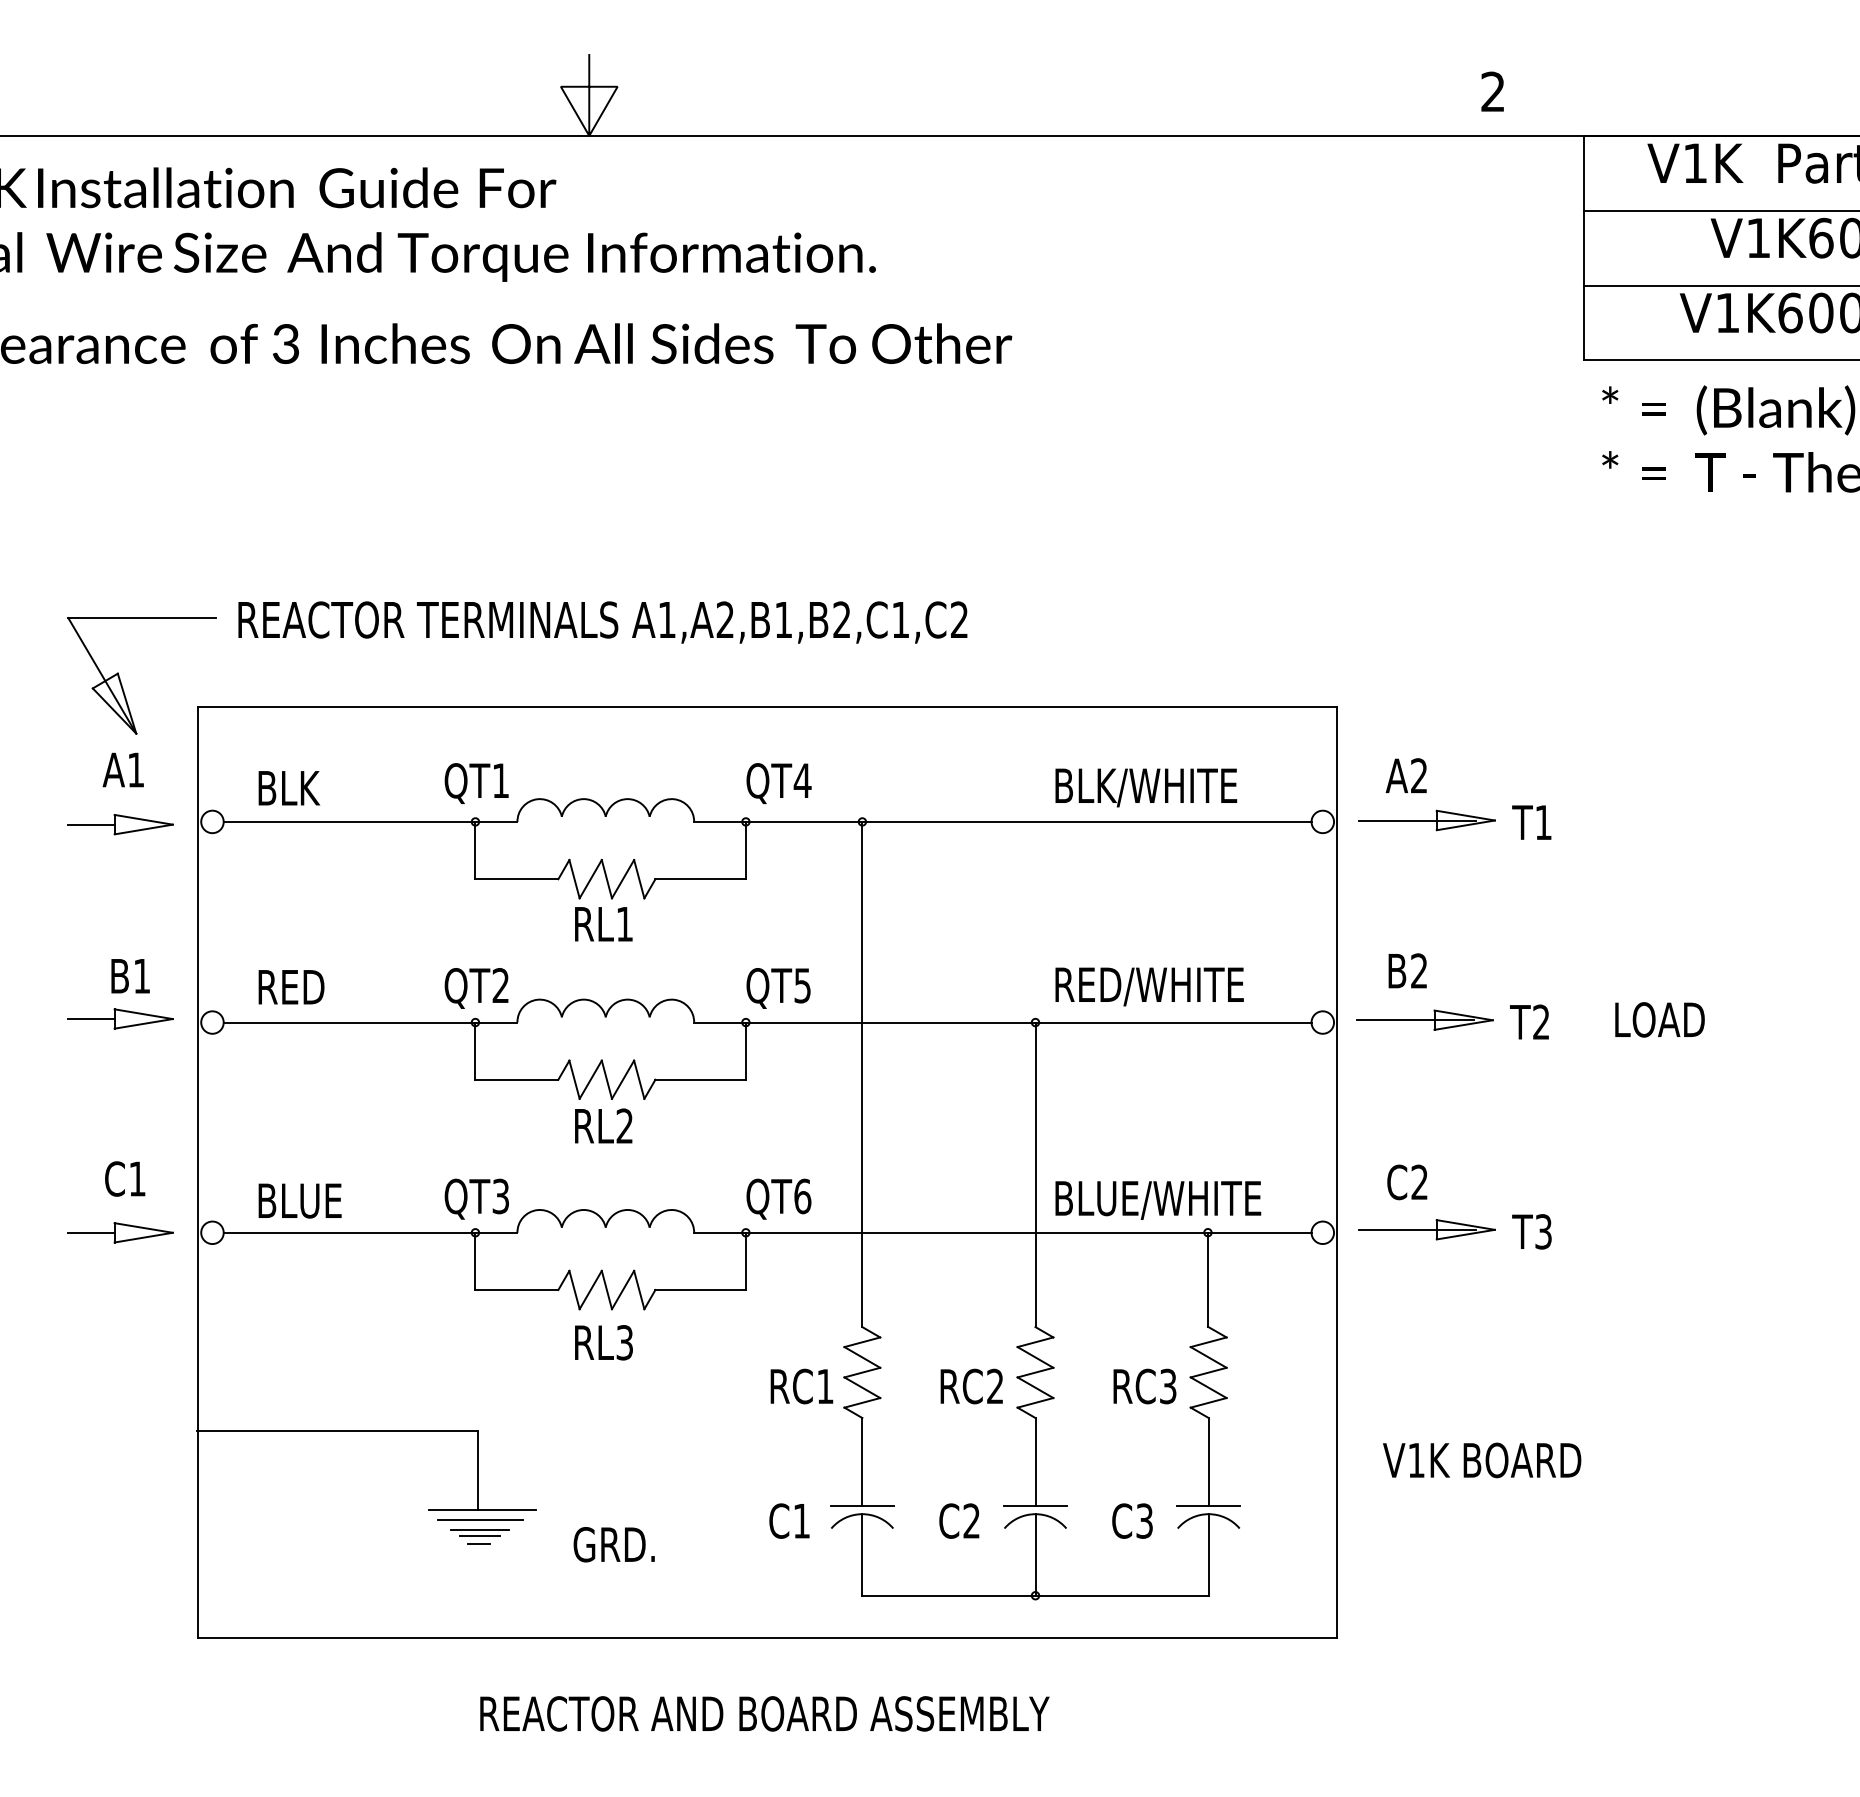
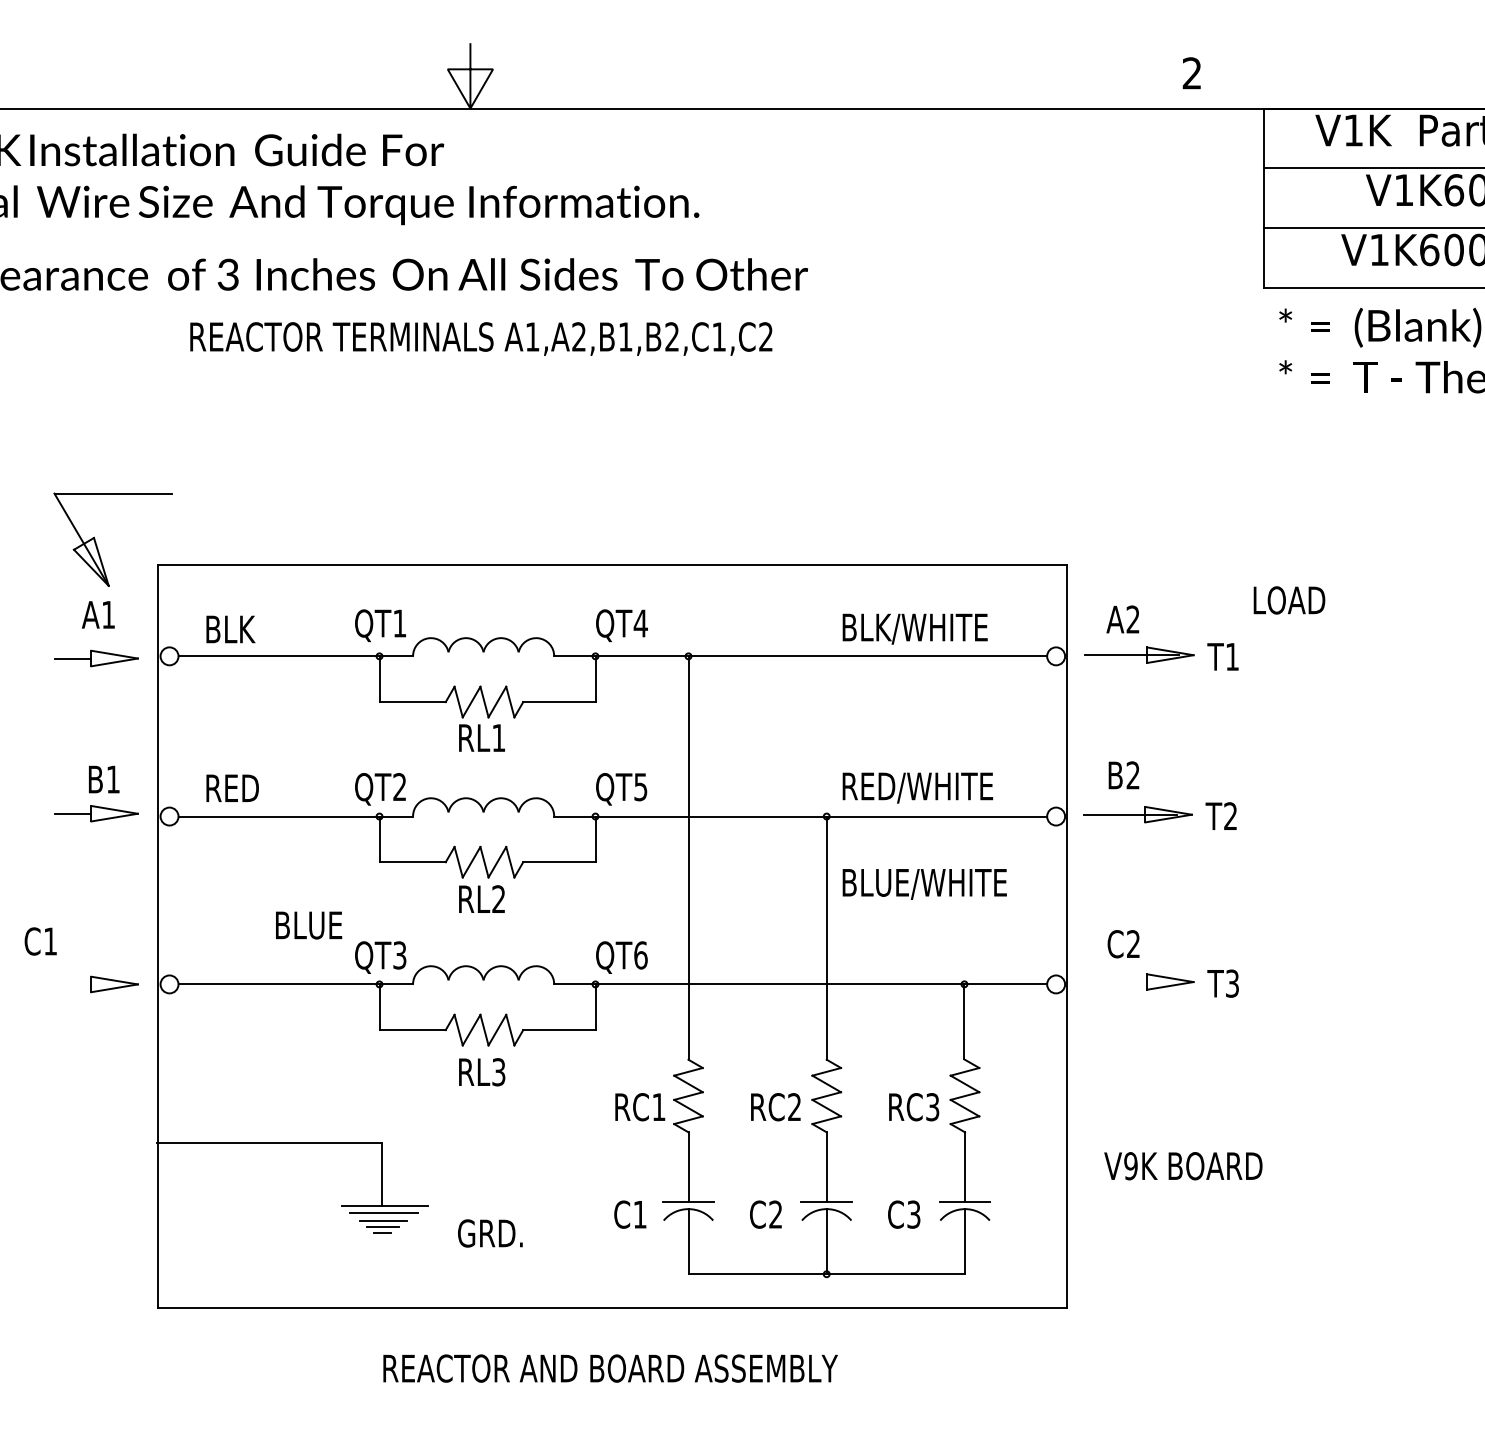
text: (602, 622) -> (480, 339), moved
text: (1659, 1019) -> (1289, 600), moved
text: (125, 1178) -> (41, 941), moved
text: (299, 1200) -> (308, 925), moved
text: (1158, 1200) -> (924, 884), moved
line: (1417, 1229) -> (1131, 981), removed
line: (91, 1232) -> (72, 984), removed
text: (1416, 1460) -> (1130, 1166), V1K -> V9K

